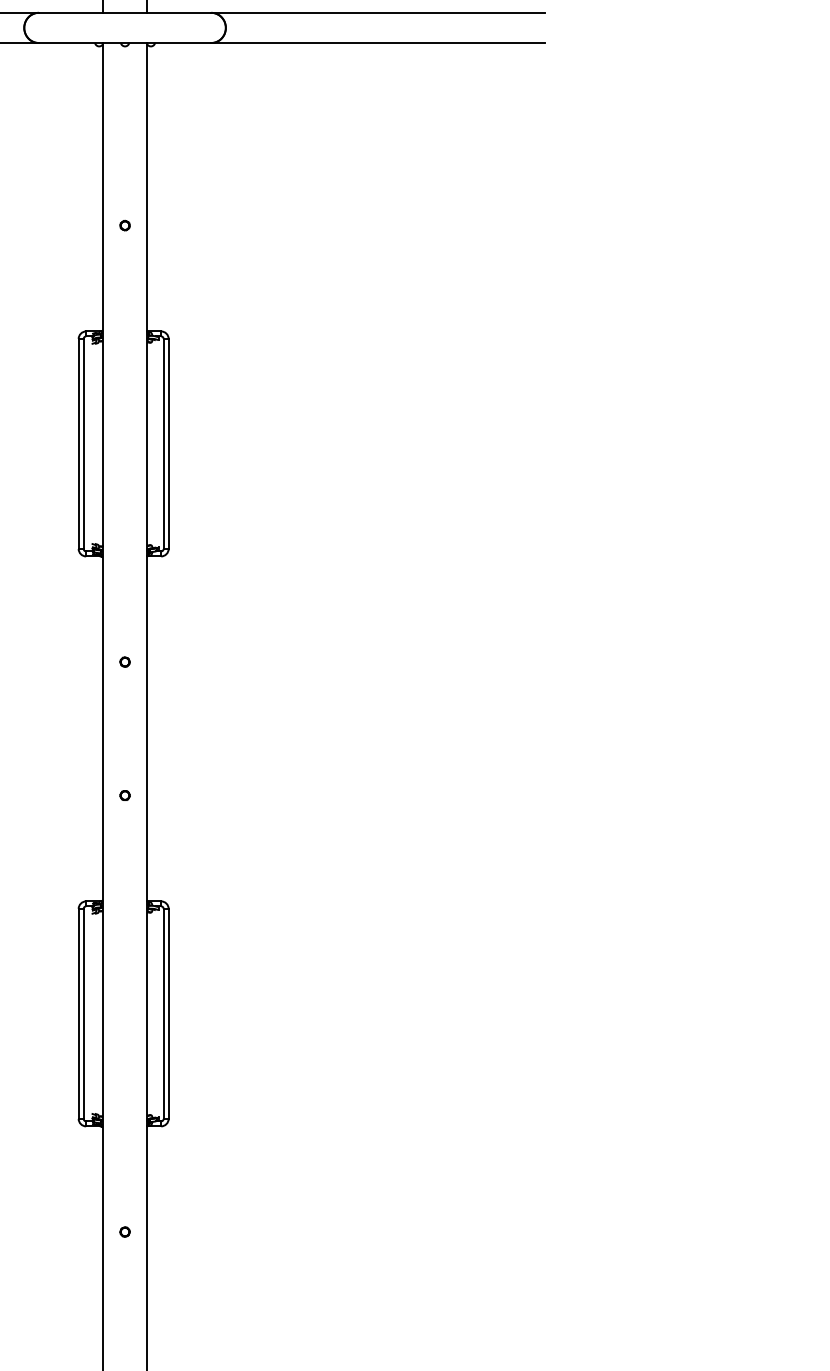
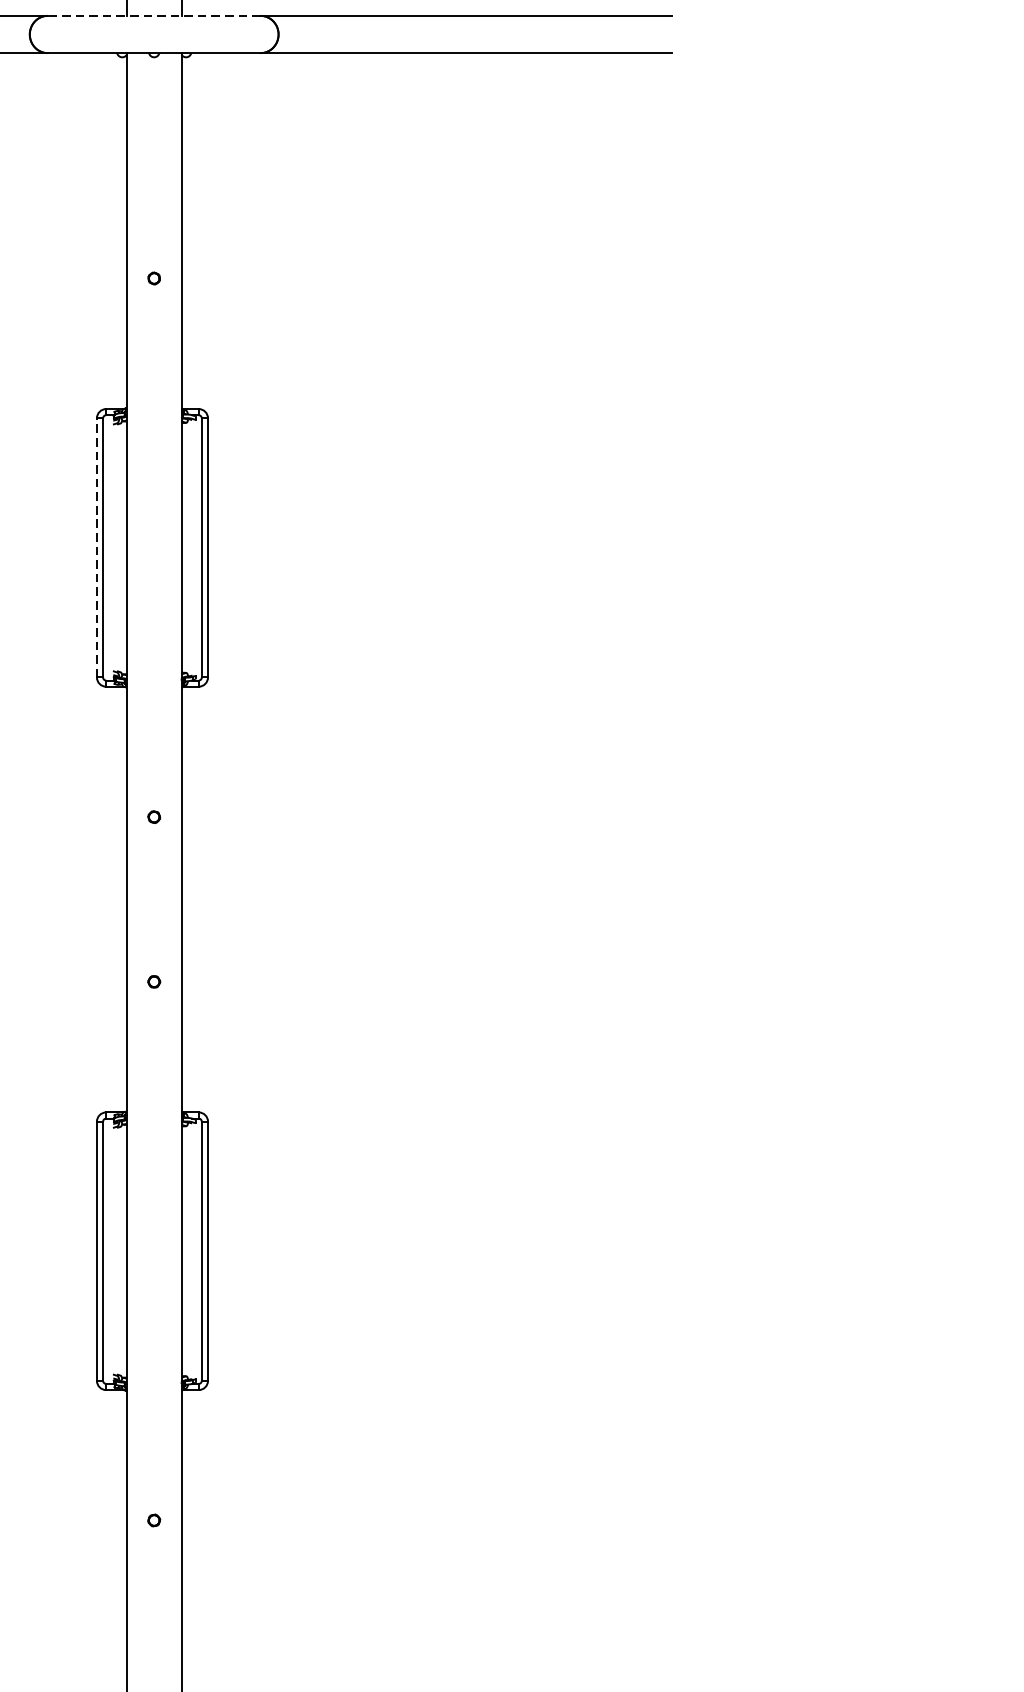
line: (124, 12) -> (153, 15), solid -> dashed
line: (78, 443) -> (96, 547), solid -> dashed

